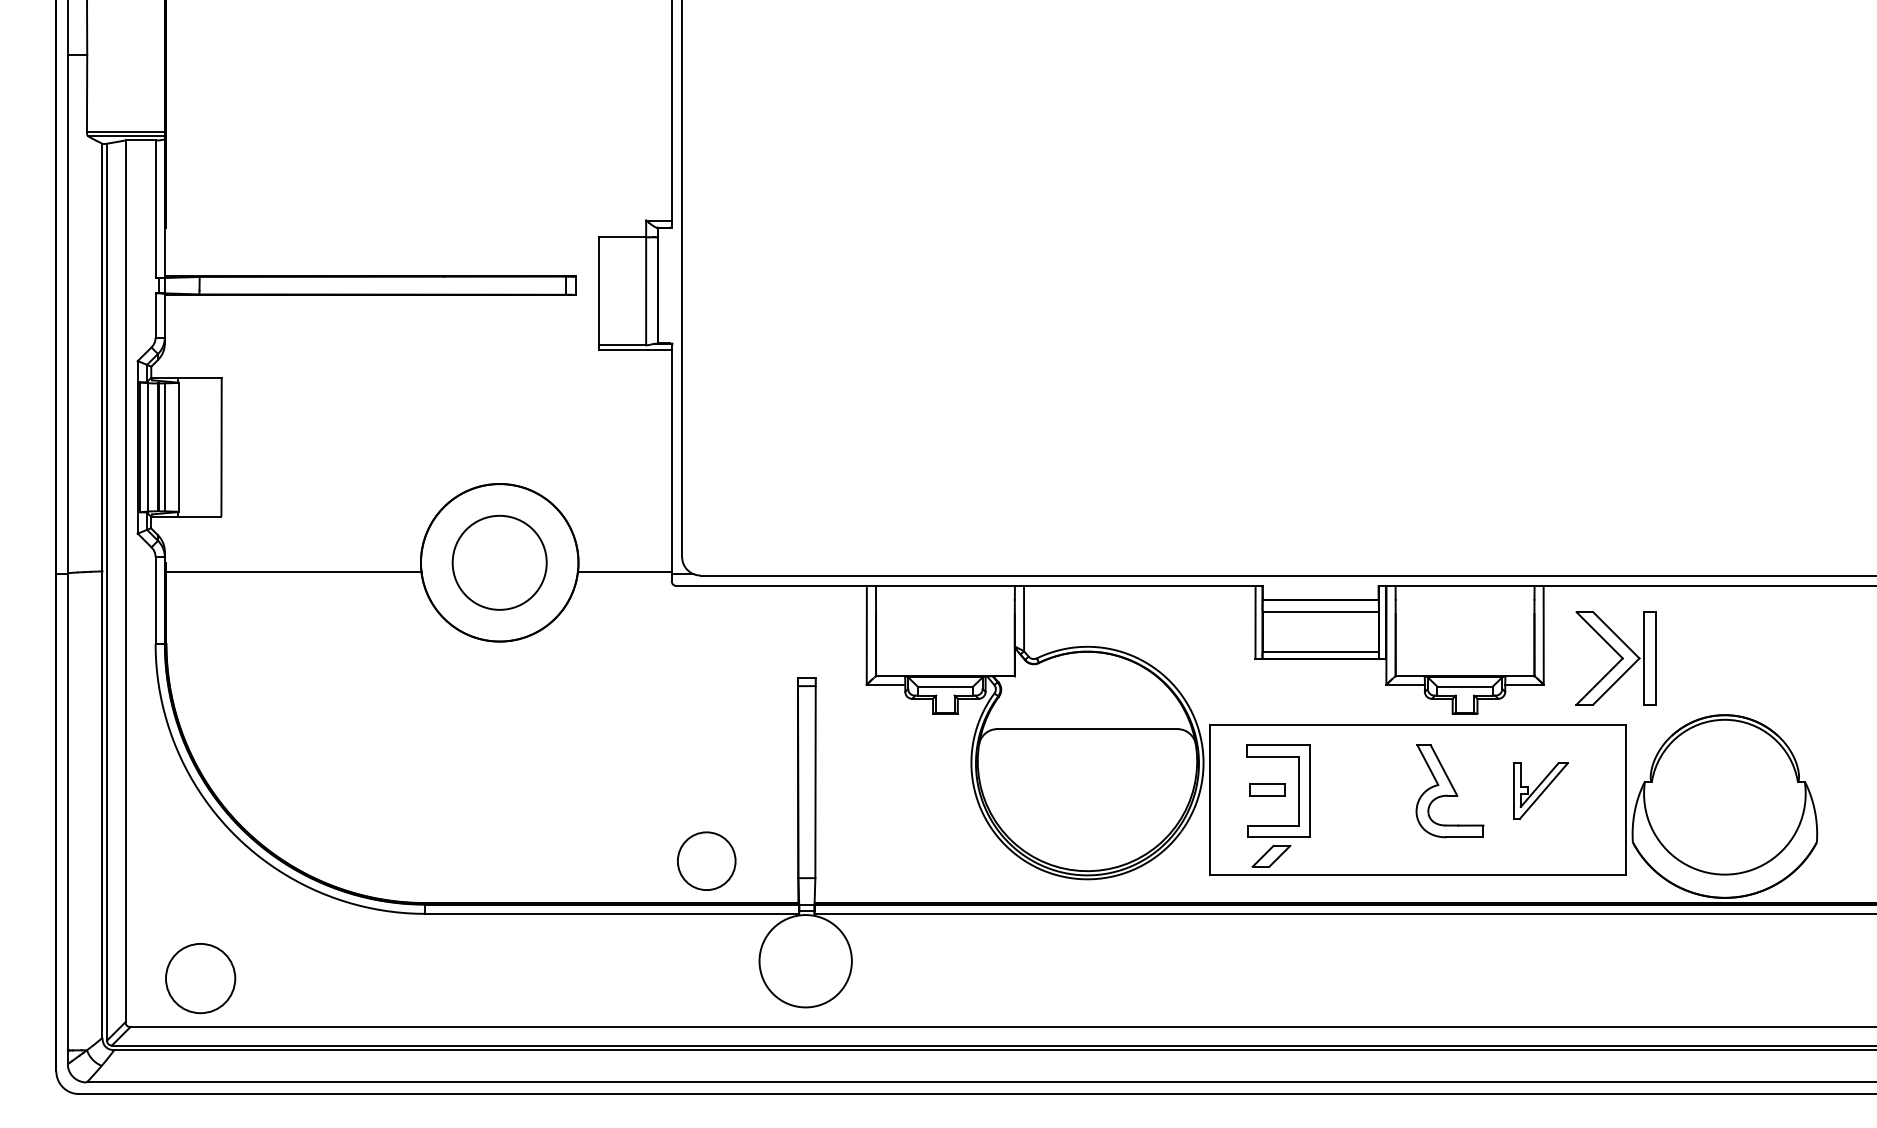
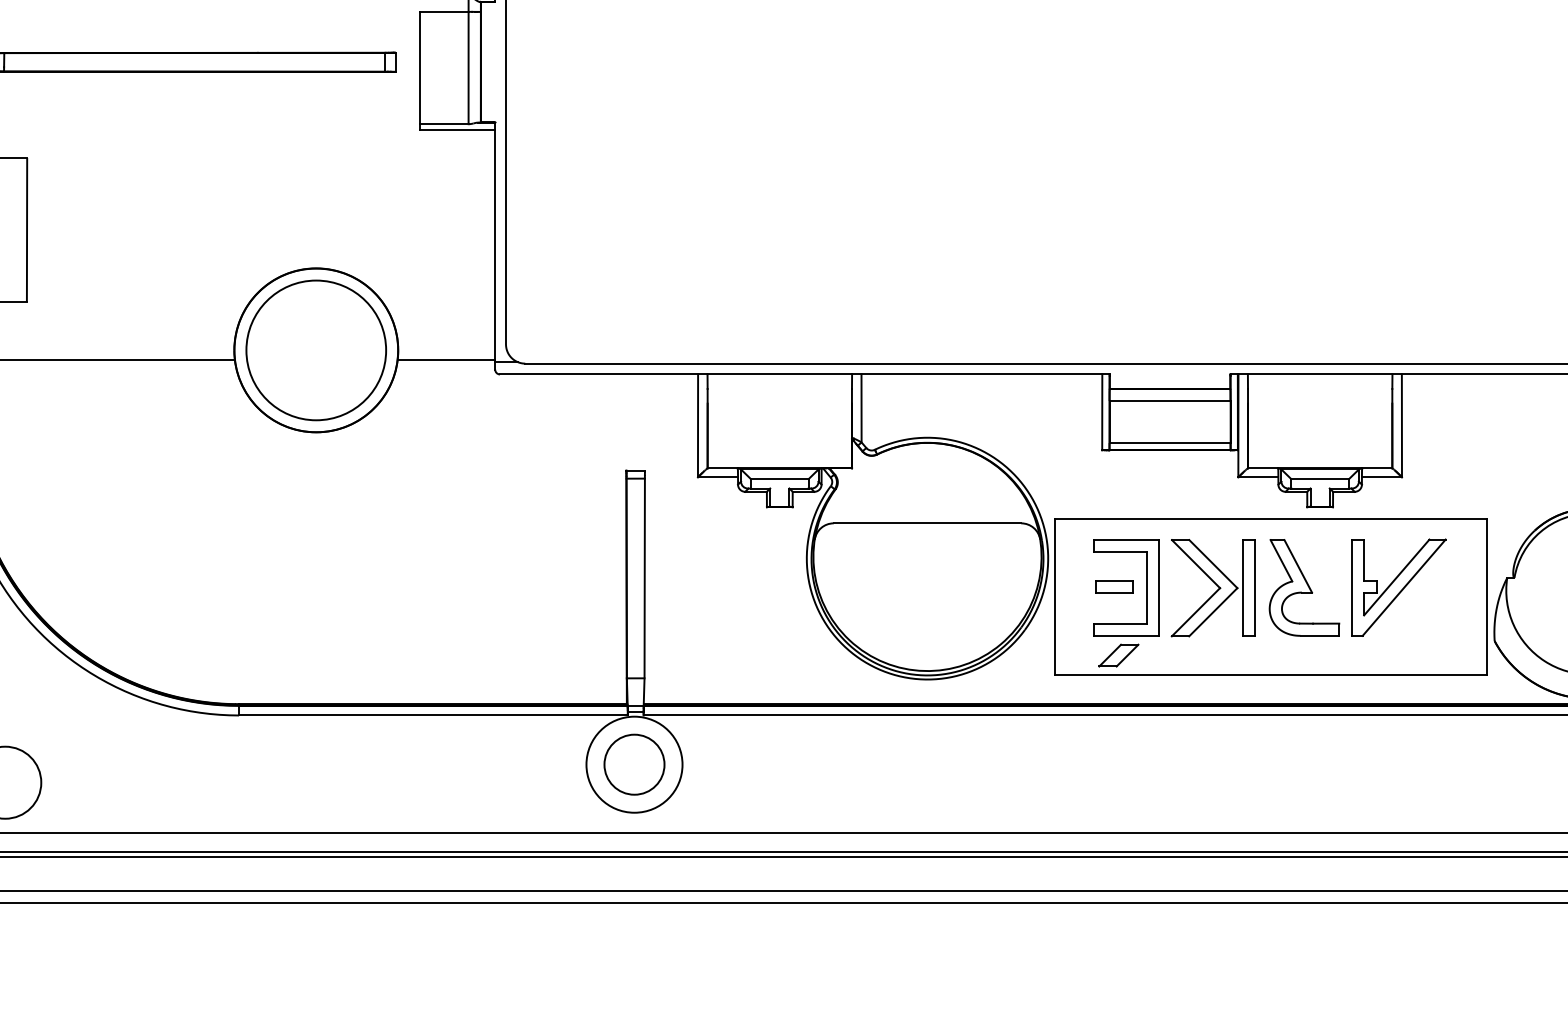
circle: (499, 562) -> (316, 350), size x1.43
part: (1615, 658) -> (1212, 588), moved
part: (1540, 790) -> (1398, 587), size x1.67
circle: (706, 860) -> (634, 763), moved

